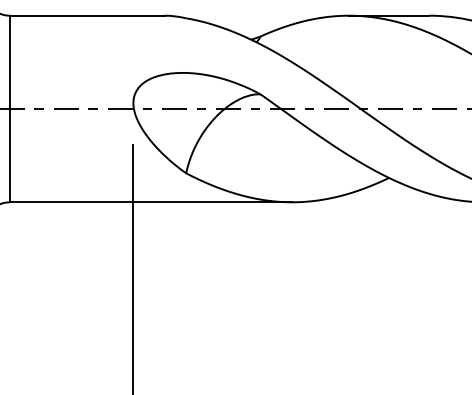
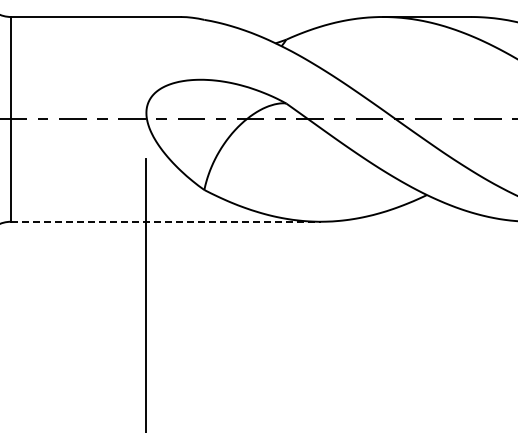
line: (150, 202) -> (165, 221), solid -> dashed

